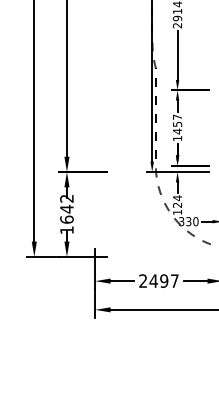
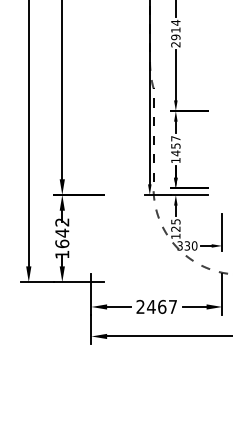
text: (177, 197) -> (175, 221), 124 -> 125
text: (164, 280) -> (162, 306), 2497 -> 2467

